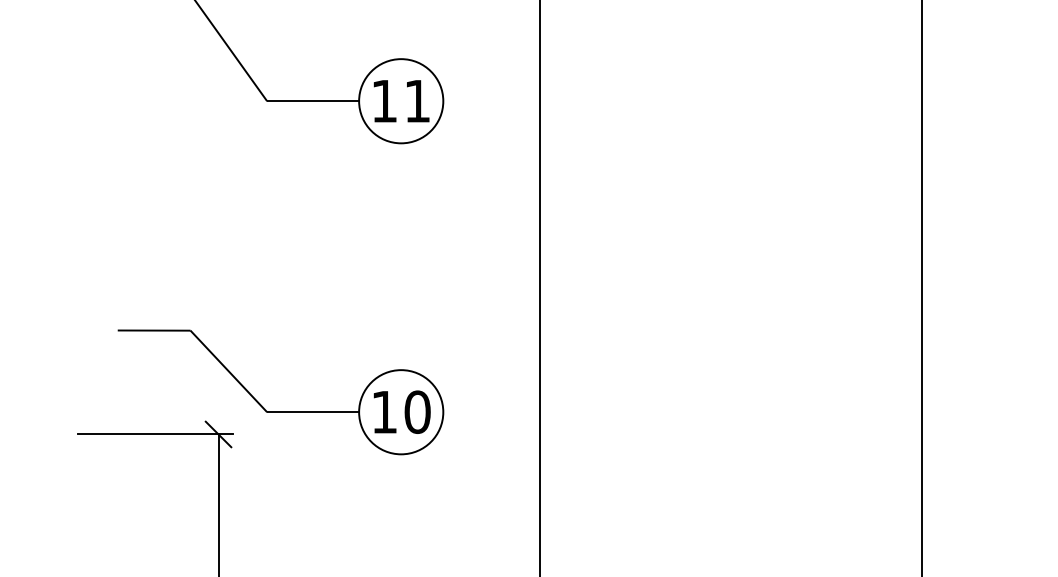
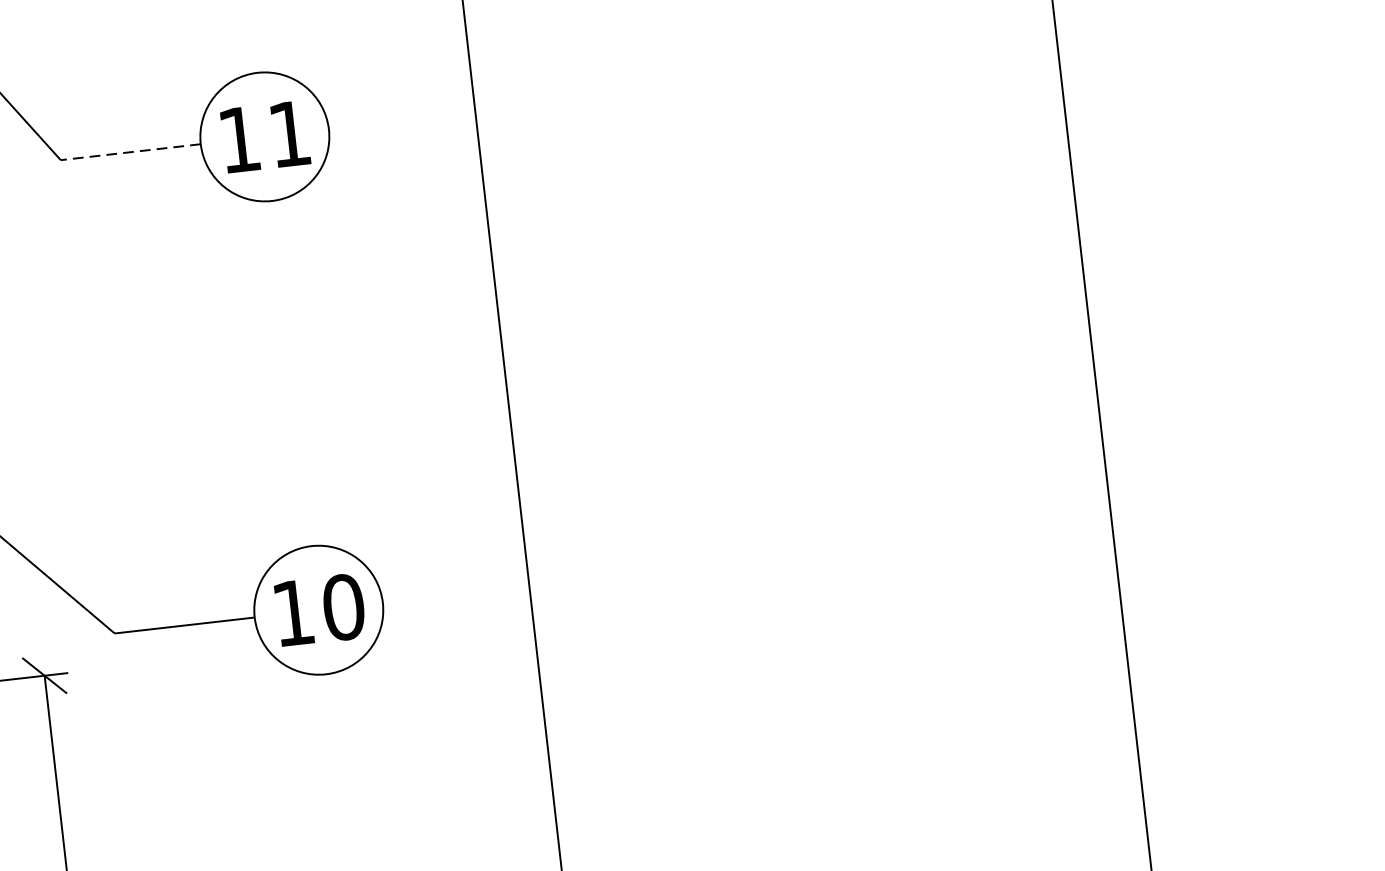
line: (313, 101) -> (131, 152), solid -> dashed

